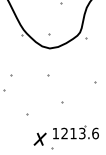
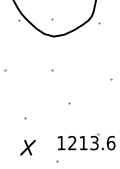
part: (39, 138) -> (27, 146), moved

